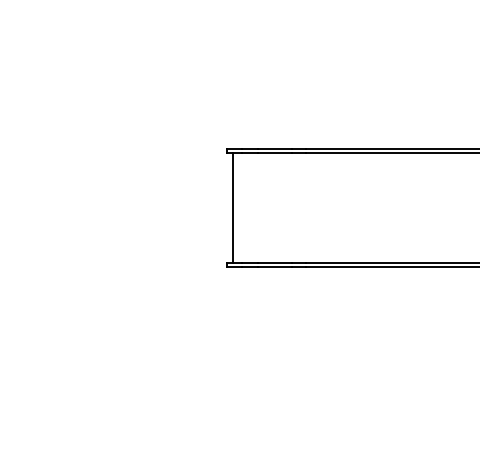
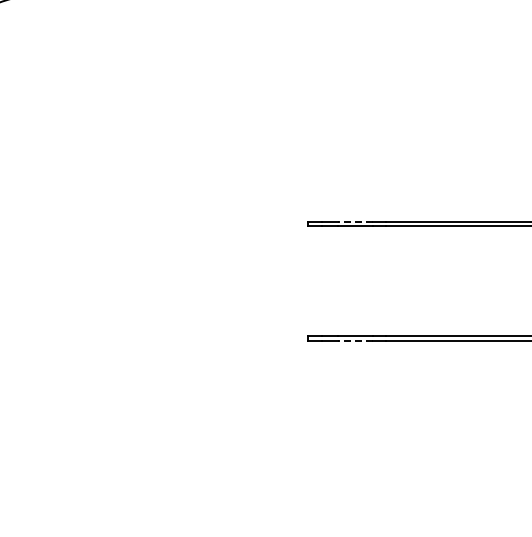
line: (275, 148) -> (355, 221), solid -> dashed
line: (233, 208) -> (313, 281), removed
line: (275, 267) -> (355, 340), solid -> dashed

